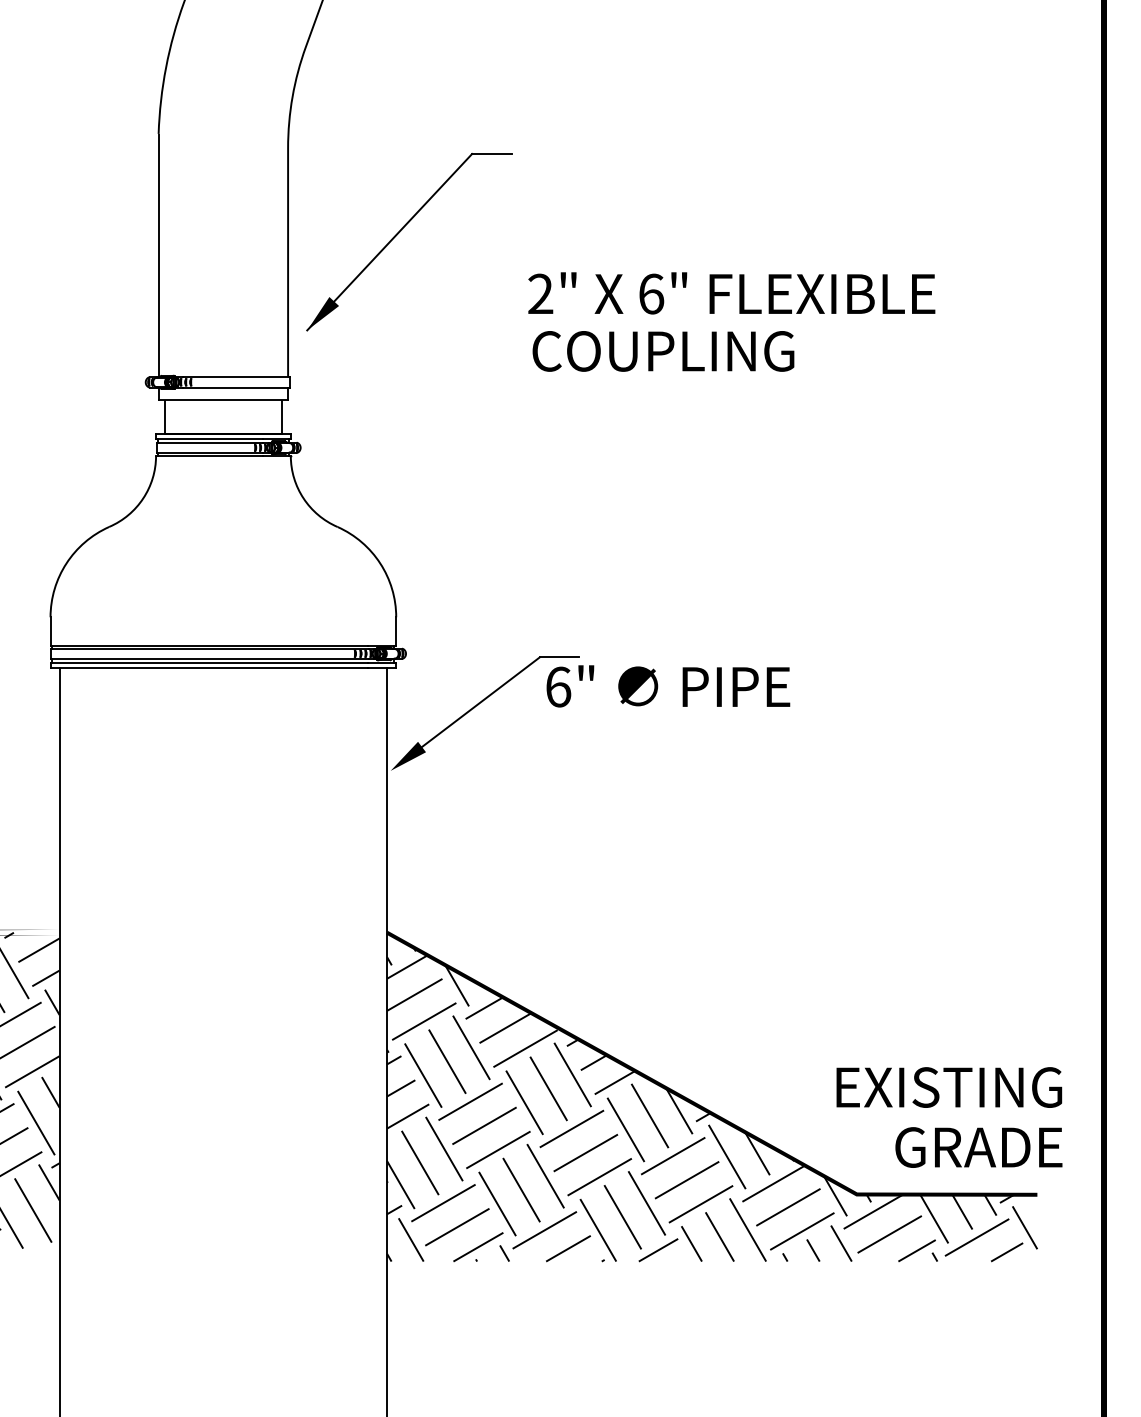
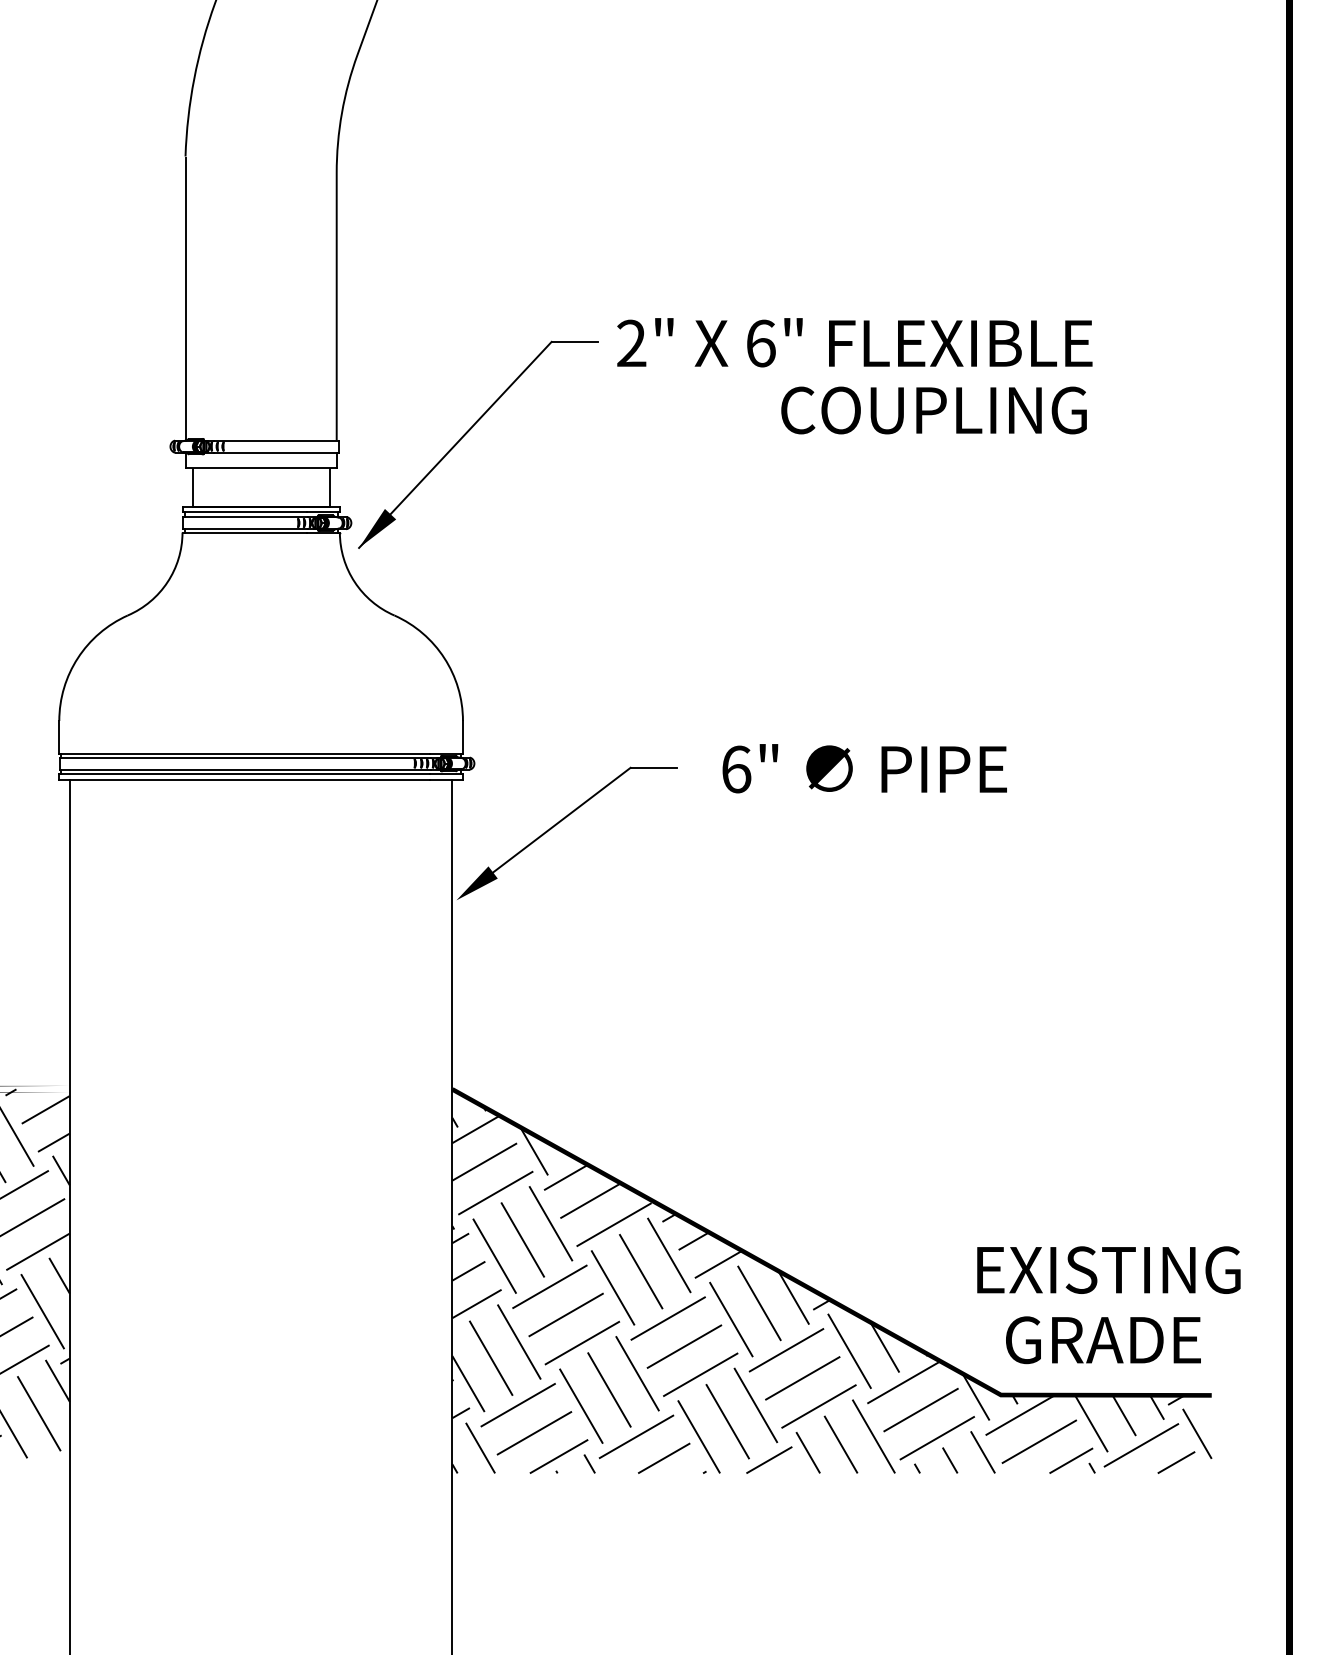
part: (400, 232) -> (467, 433), moved
text: (662, 351) -> (933, 410), moved
text: (668, 686) -> (864, 768), moved
text: (978, 1147) -> (1103, 1340), moved

